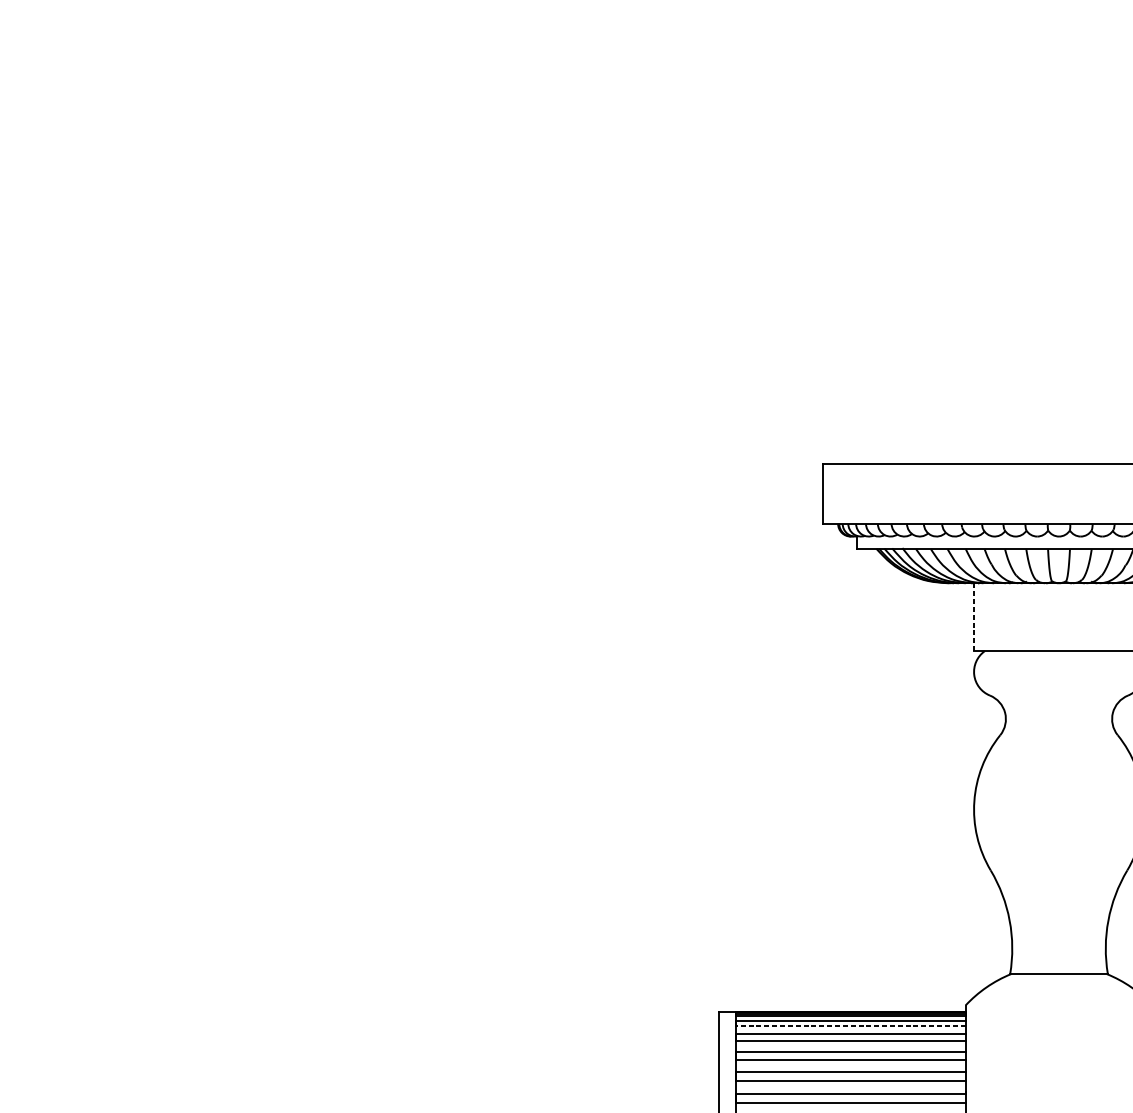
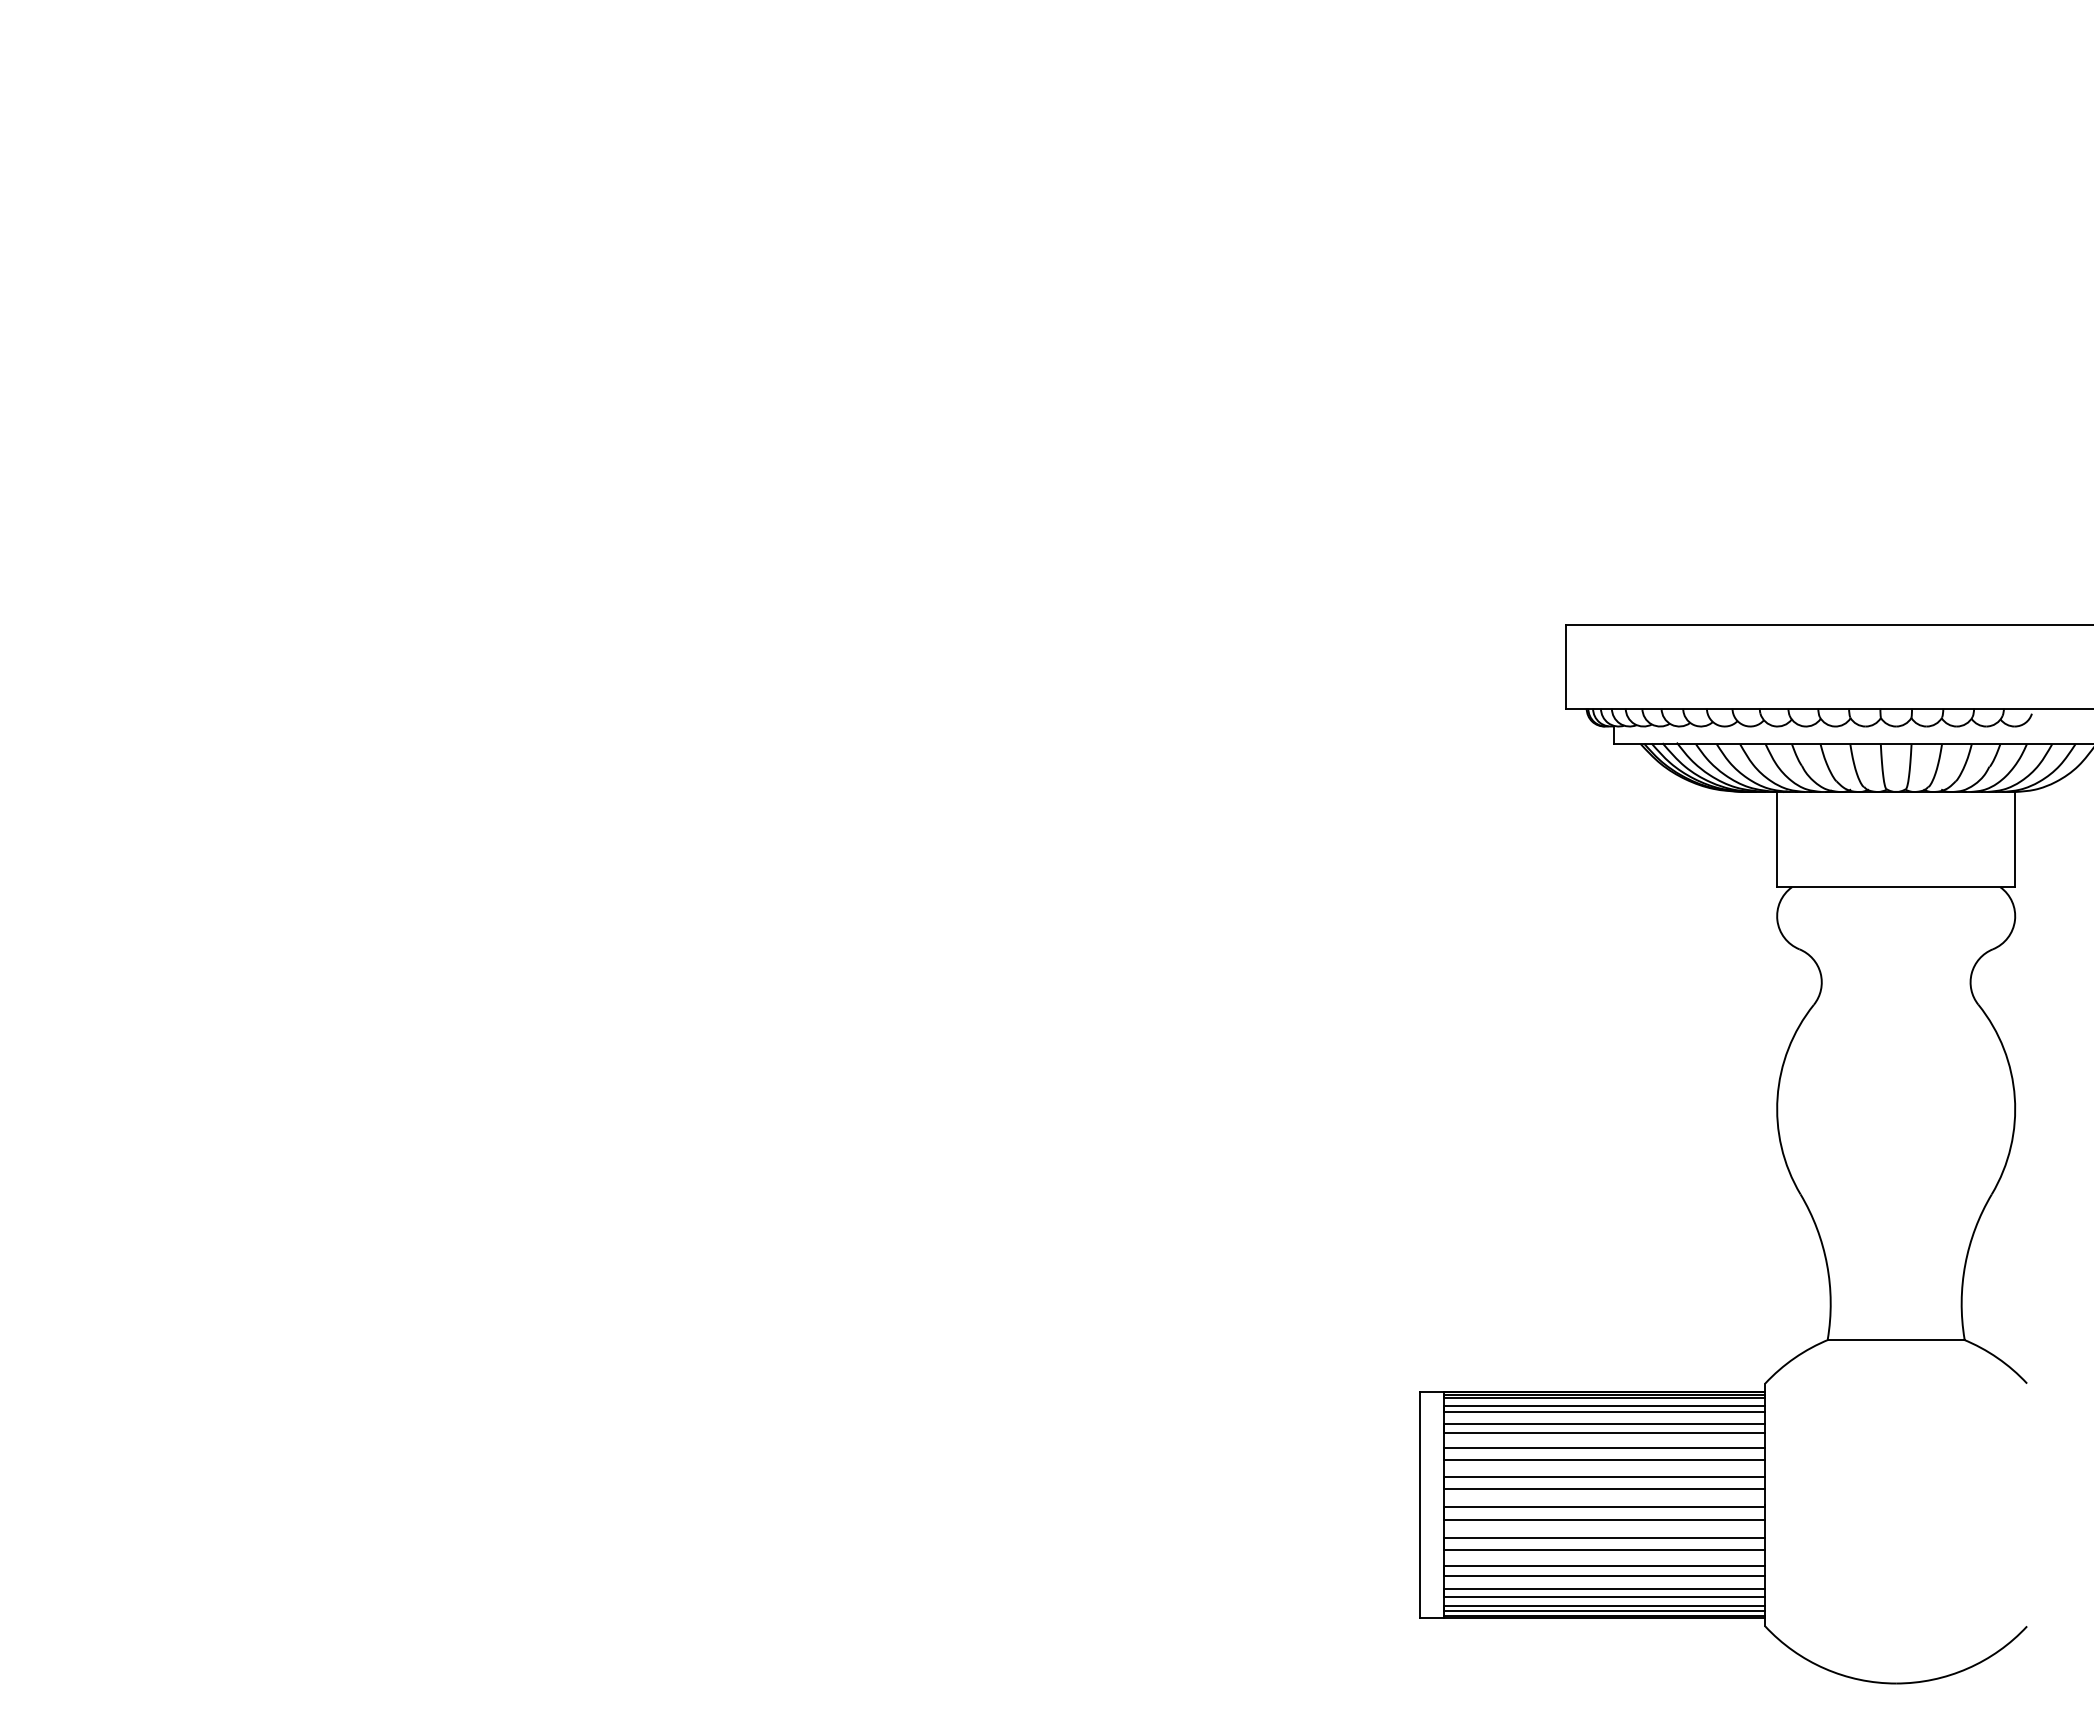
line: (974, 617) -> (1777, 839), dashed -> solid
line: (850, 1026) -> (1604, 1412), dashed -> solid

